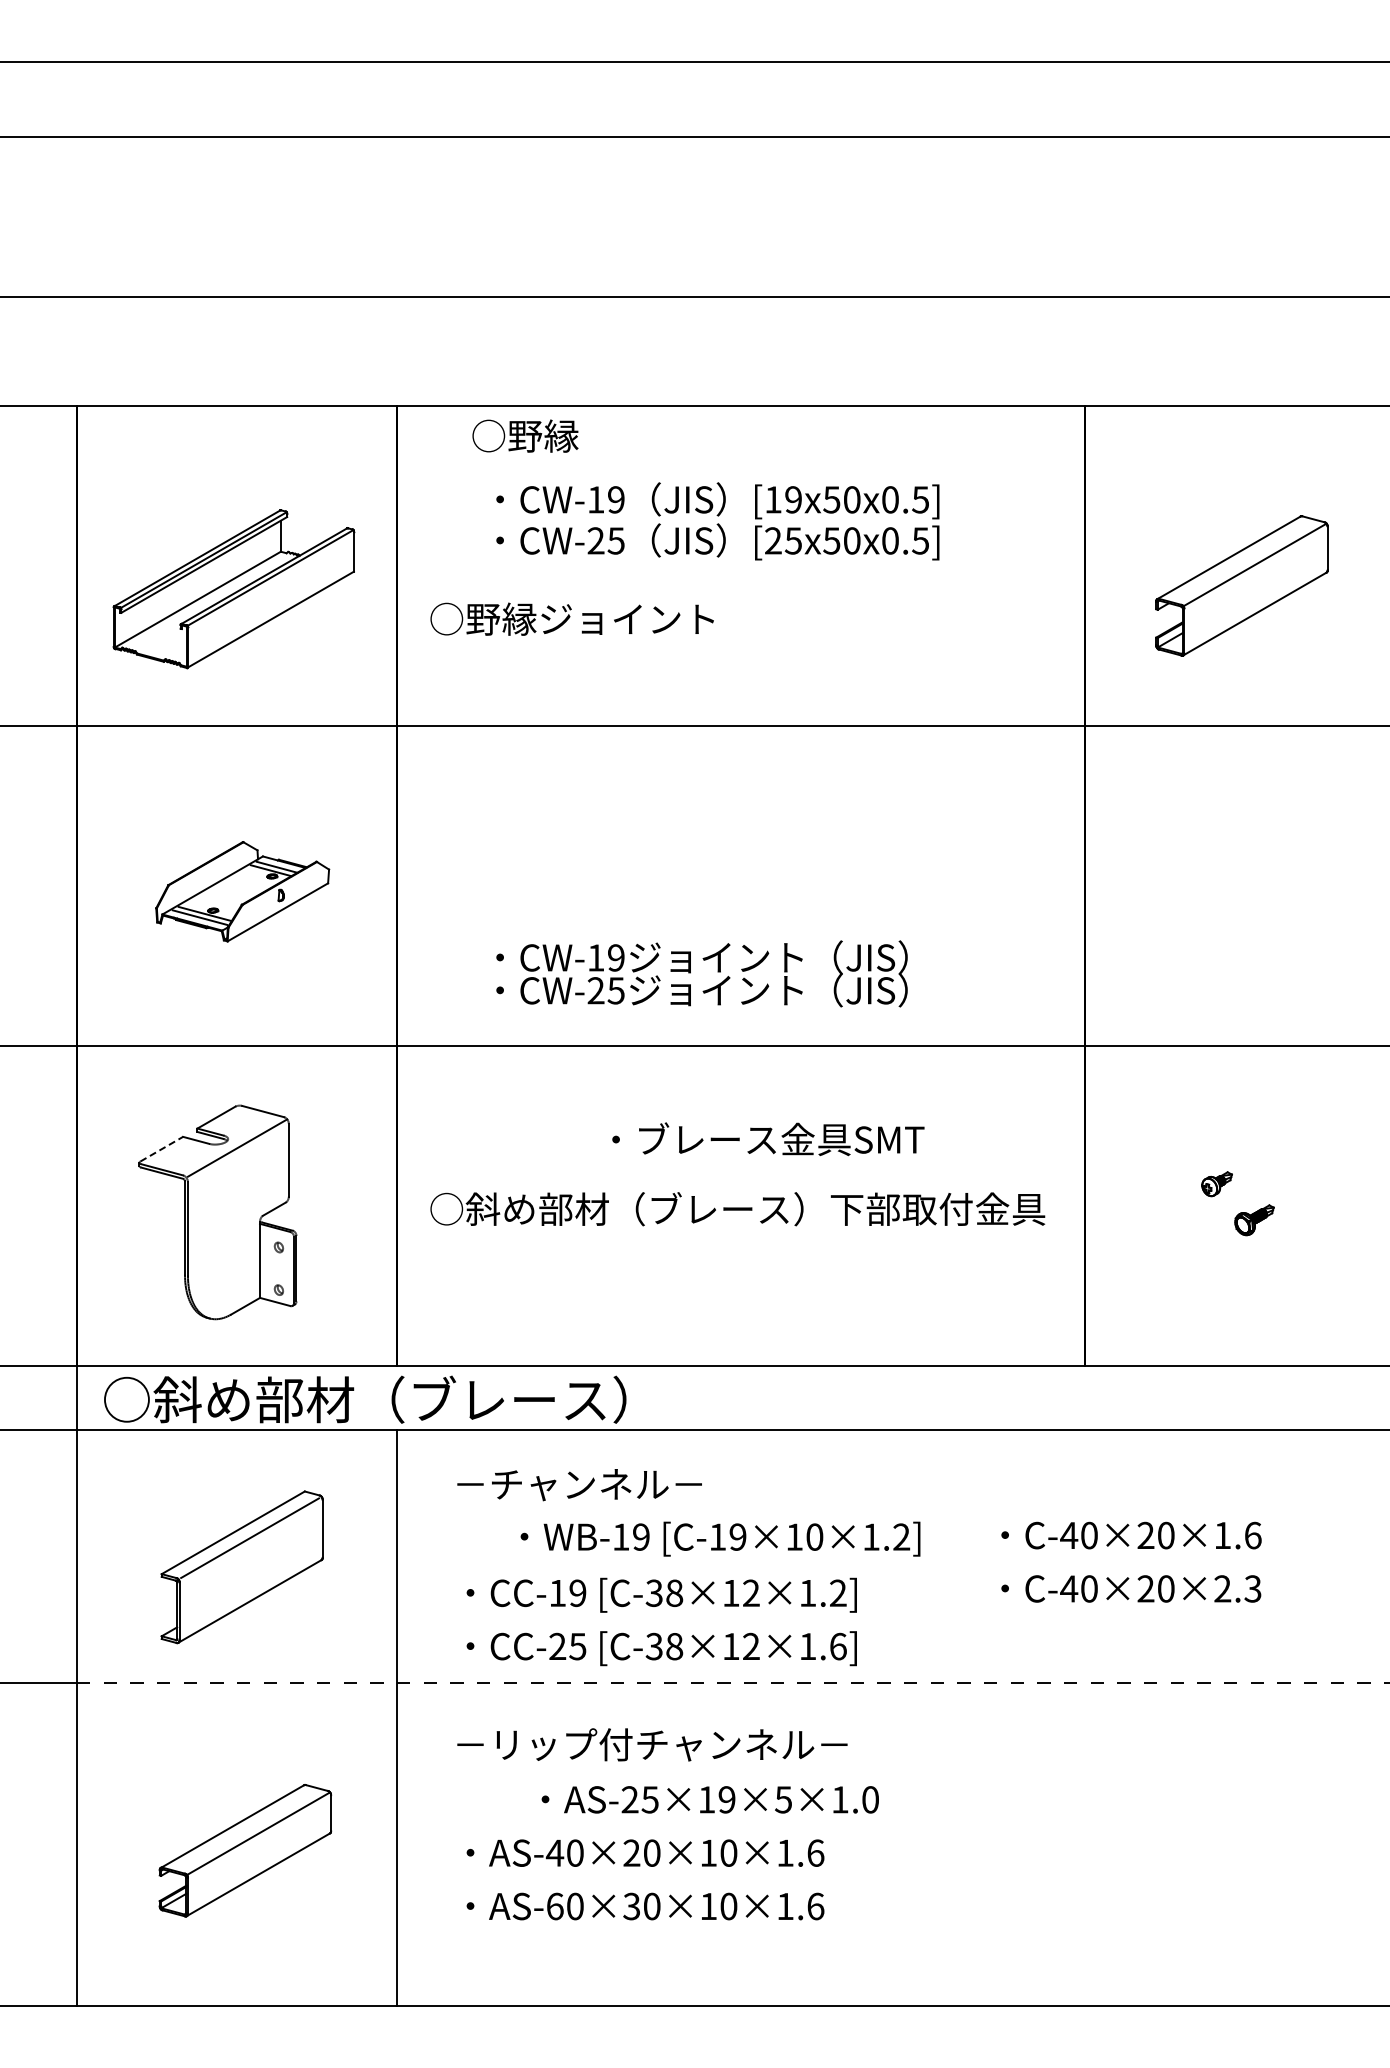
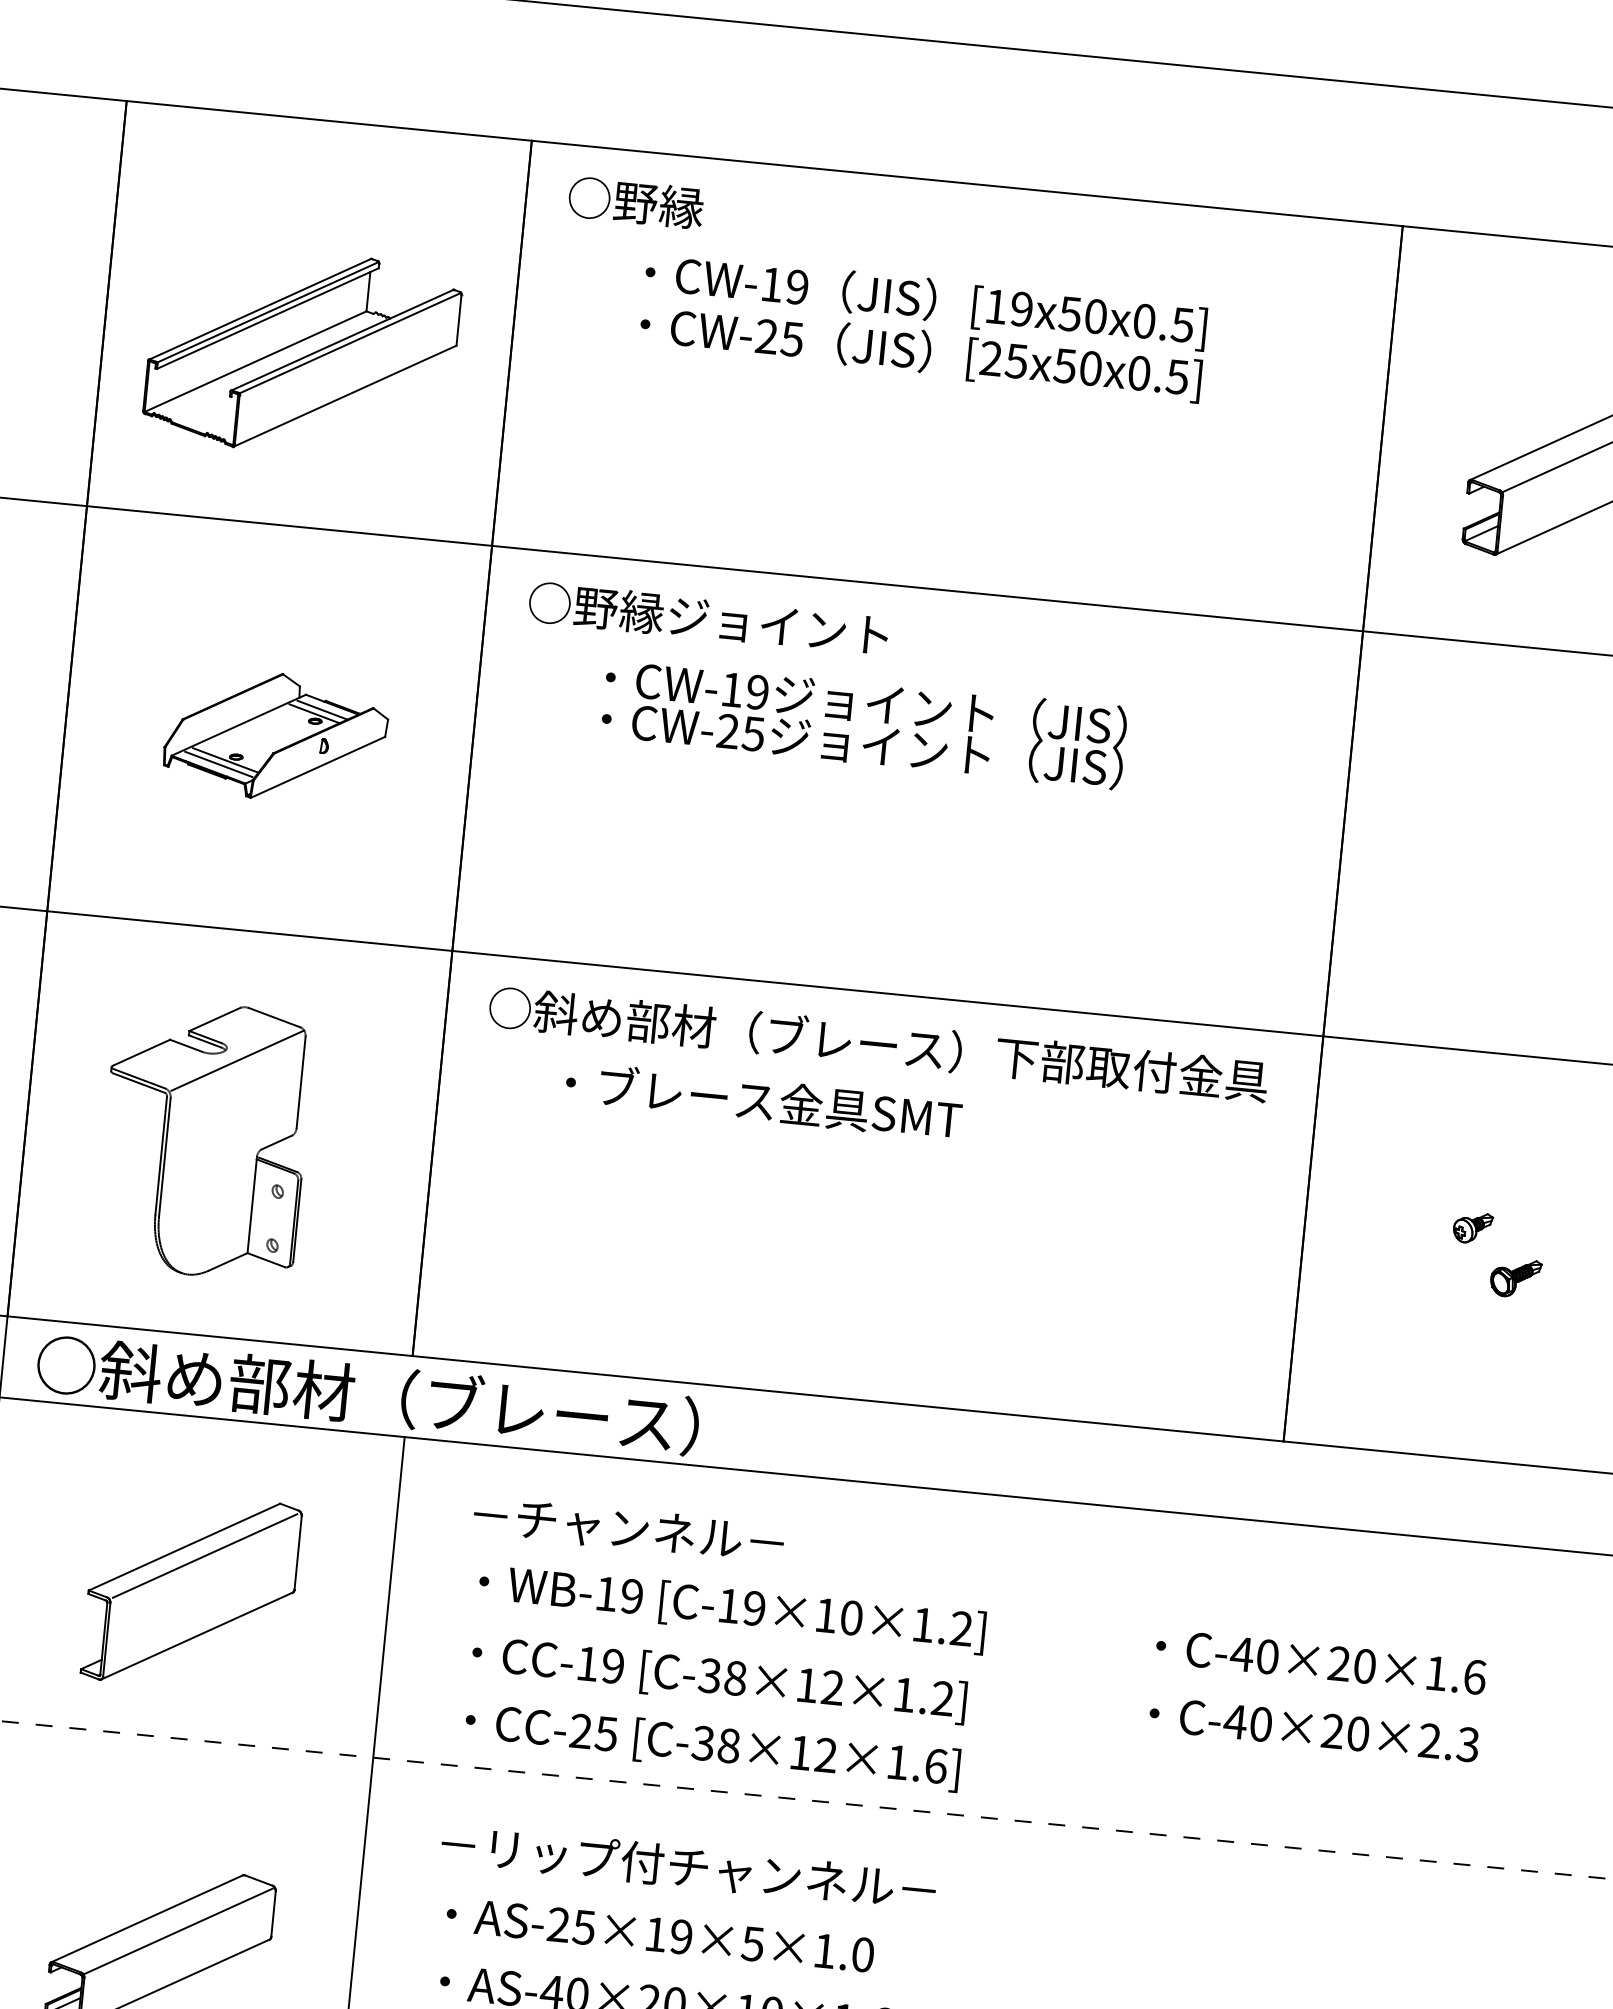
text: (525, 435) -> (636, 202), moved
text: (571, 618) -> (707, 617), moved
text: (701, 973) -> (863, 722), moved
text: (768, 1139) -> (763, 1101), moved
line: (161, 1149) -> (141, 1053), dashed -> solid
text: (737, 1209) -> (878, 1044), moved
text: (720, 1538) -> (732, 1608), moved
text: (709, 1799) -> (659, 1934), moved

